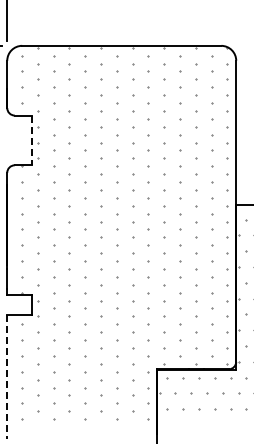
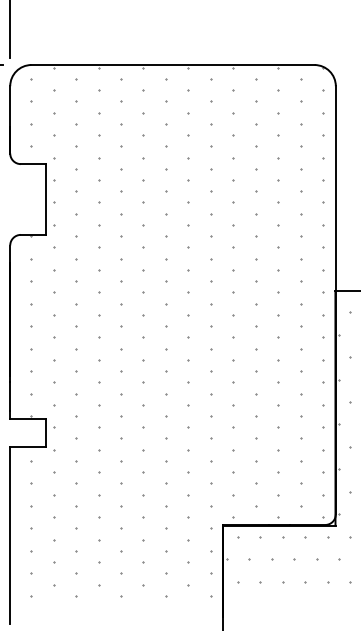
line: (32, 140) -> (46, 199), dashed -> solid
line: (7, 377) -> (10, 536), dashed -> solid

